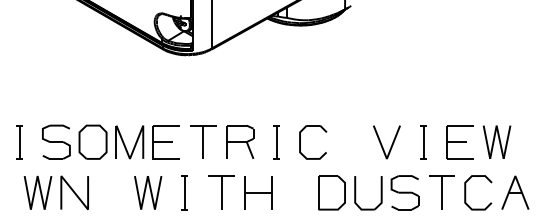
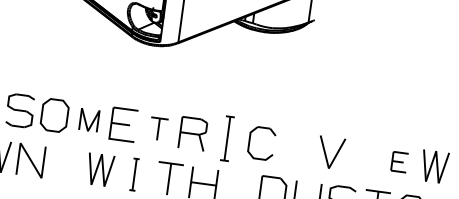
part: (203, 141) -> (158, 128), size x0.7
part: (129, 142) -> (88, 120), size x0.7
part: (276, 142) -> (227, 139), size x1.4
part: (423, 142) -> (365, 157), removed
part: (459, 142) -> (399, 162), size x0.6

